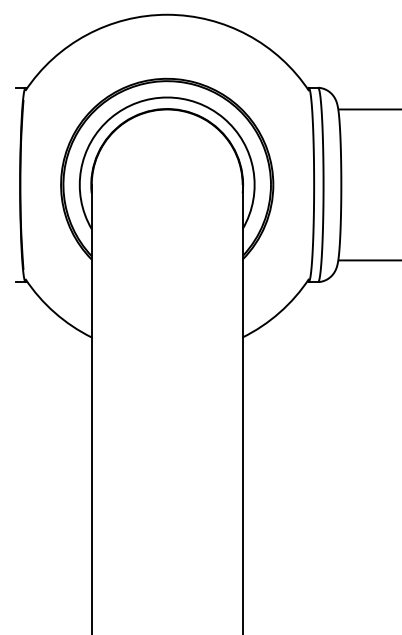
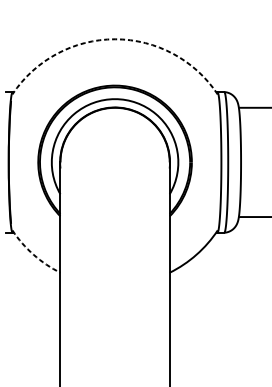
arc: (167, 14) -> (115, 39), solid -> dashed
arc: (54, 312) -> (33, 254), solid -> dashed

